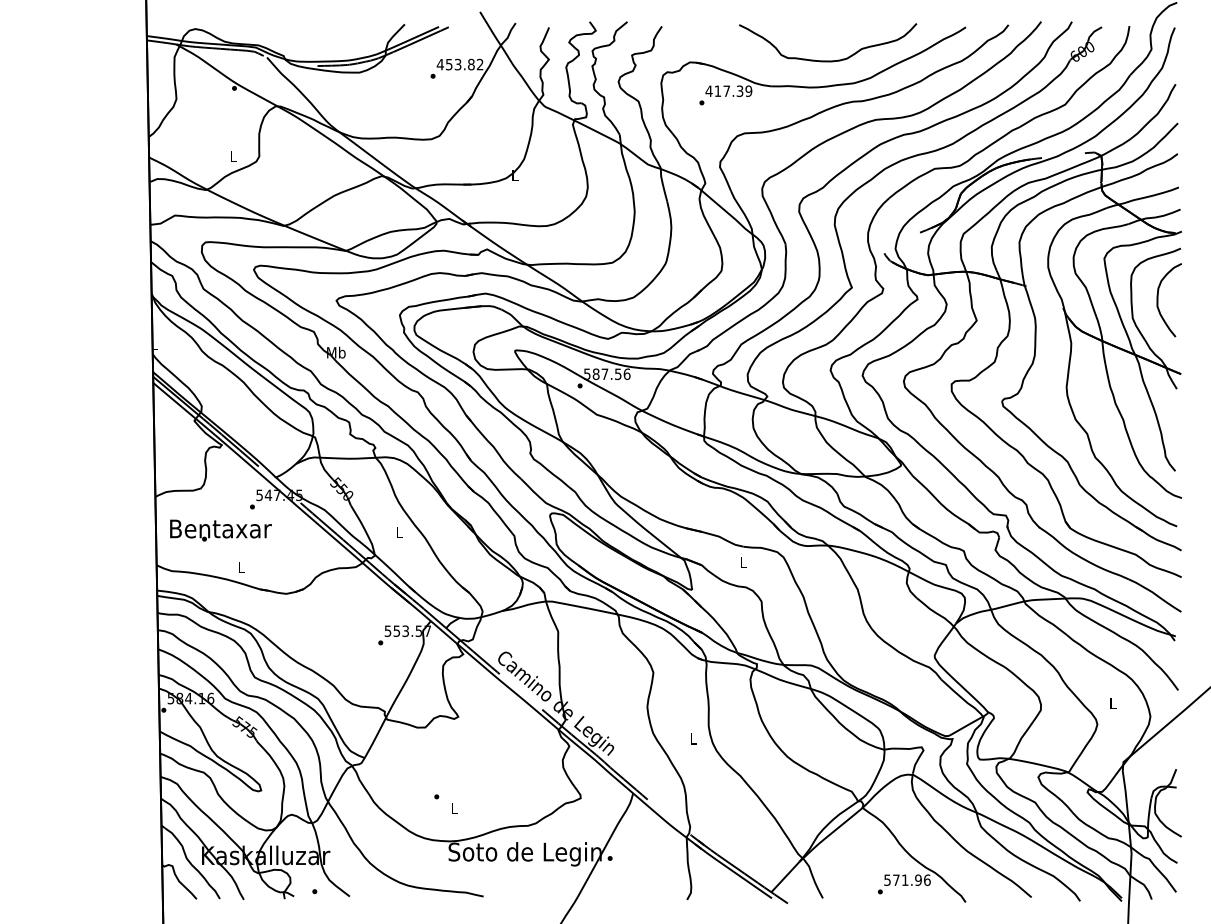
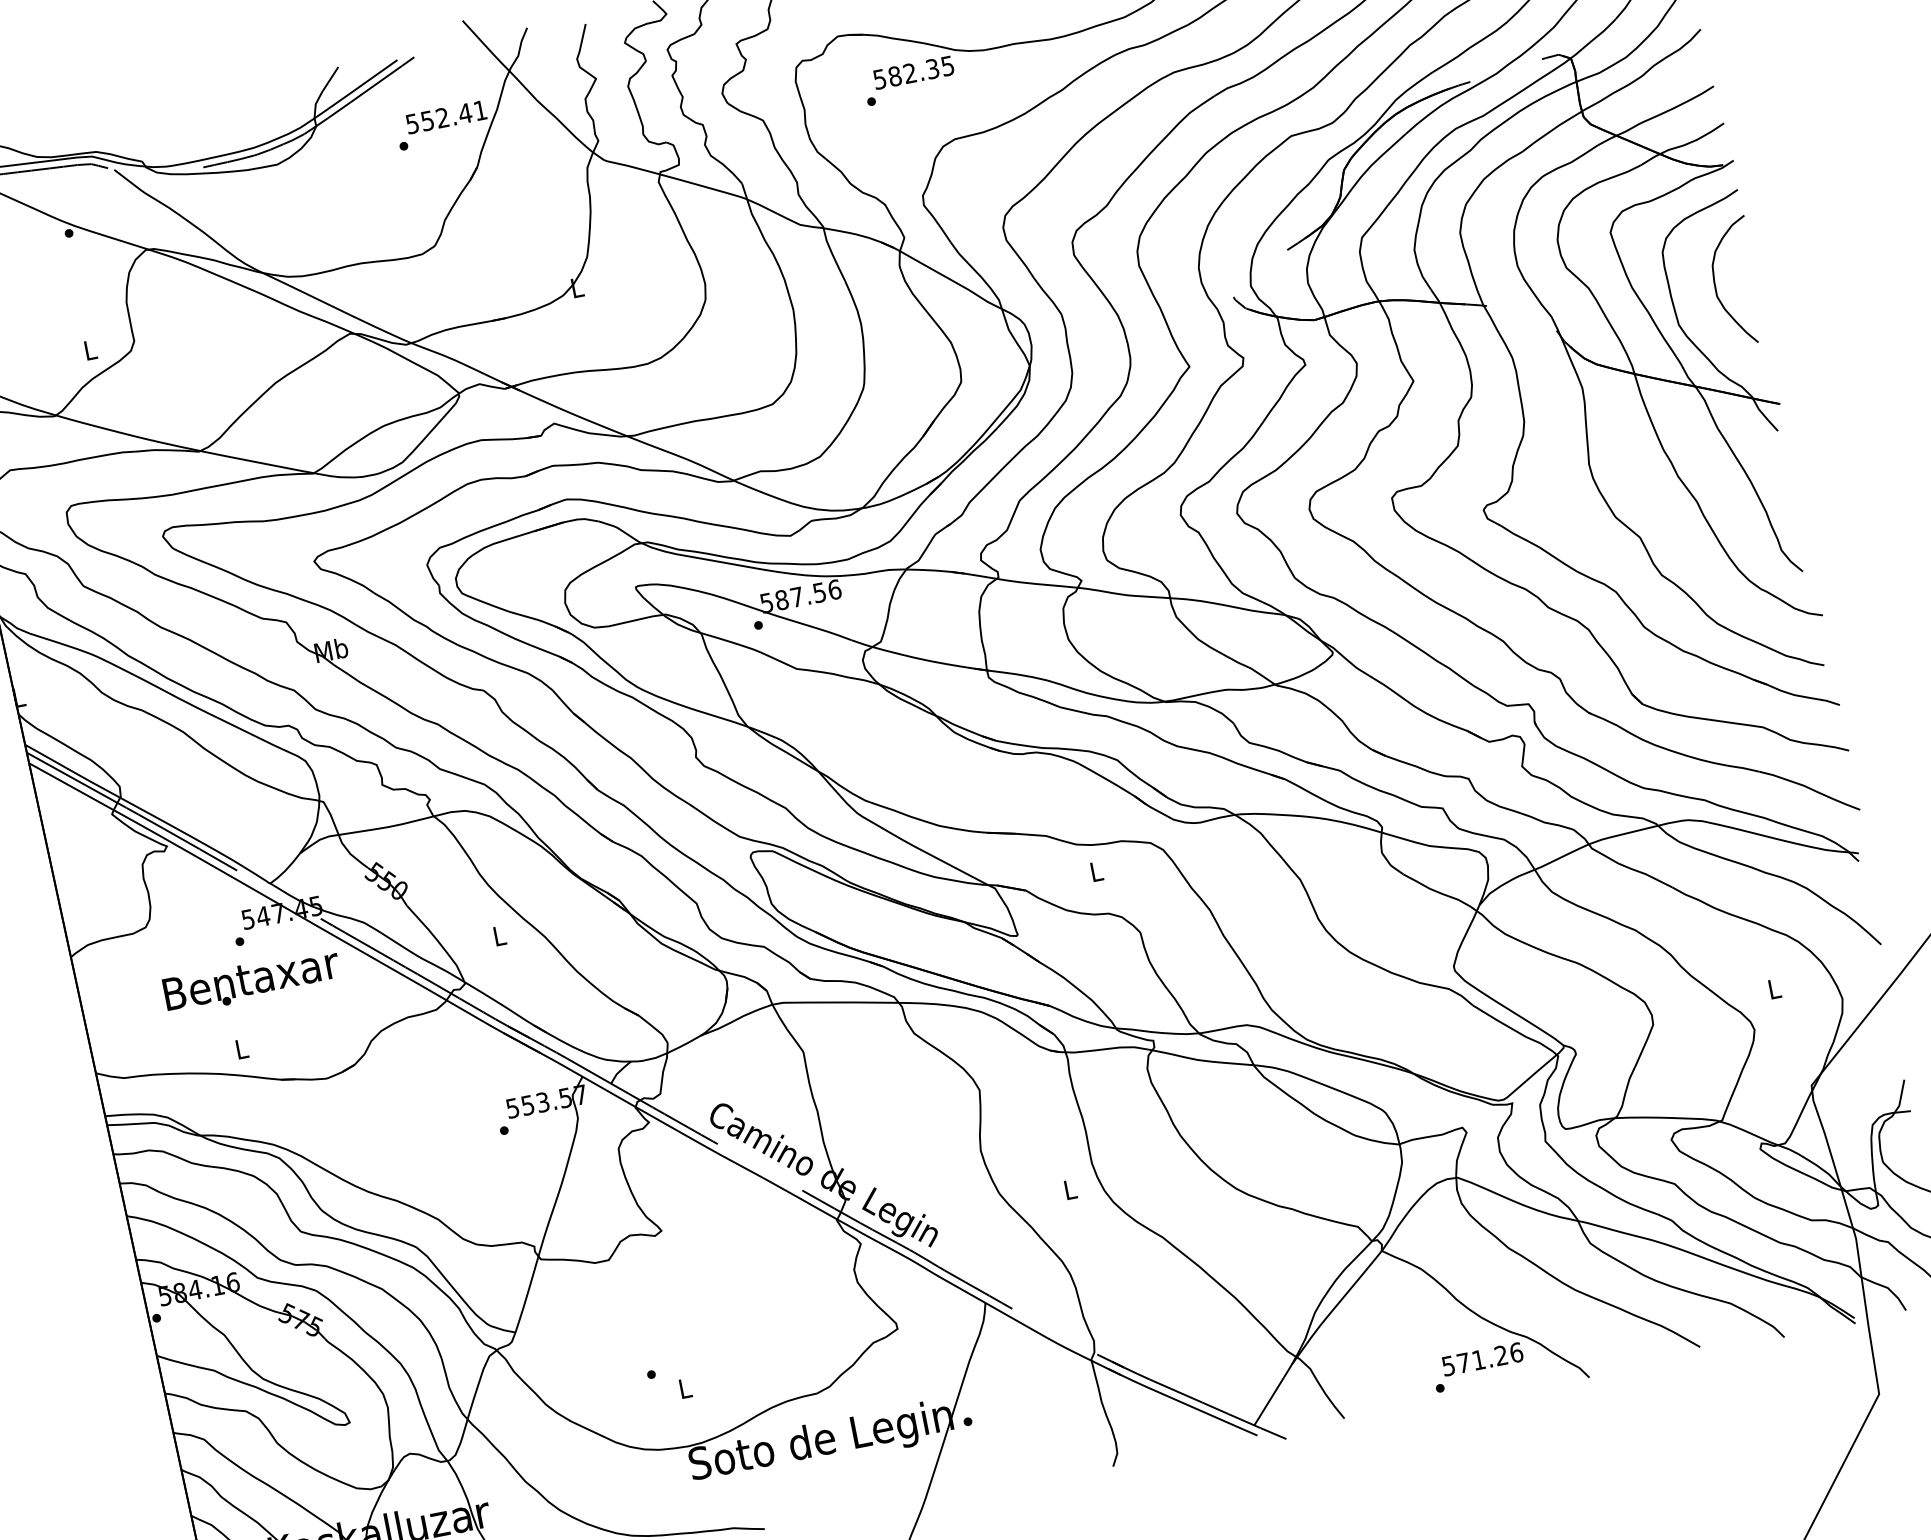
text: (459, 64) -> (445, 117), 453.82 -> 552.41
text: (728, 90) -> (912, 71), 417.39 -> 582.35
text: (220, 530) -> (251, 981), moved
text: (918, 879) -> (1501, 1354), 571.96 -> 571.26

